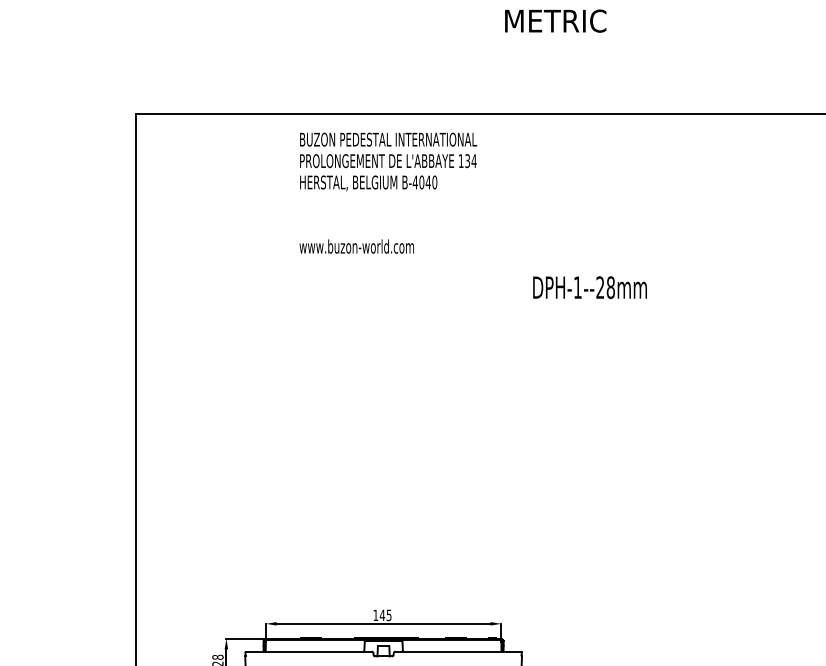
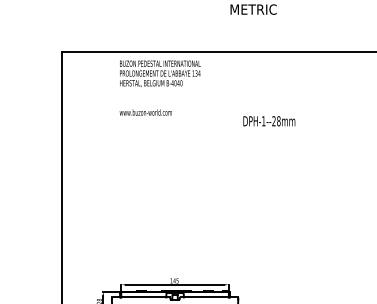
text: (386, 191) -> (159, 87), moved
text: (590, 288) -> (269, 121), moved

